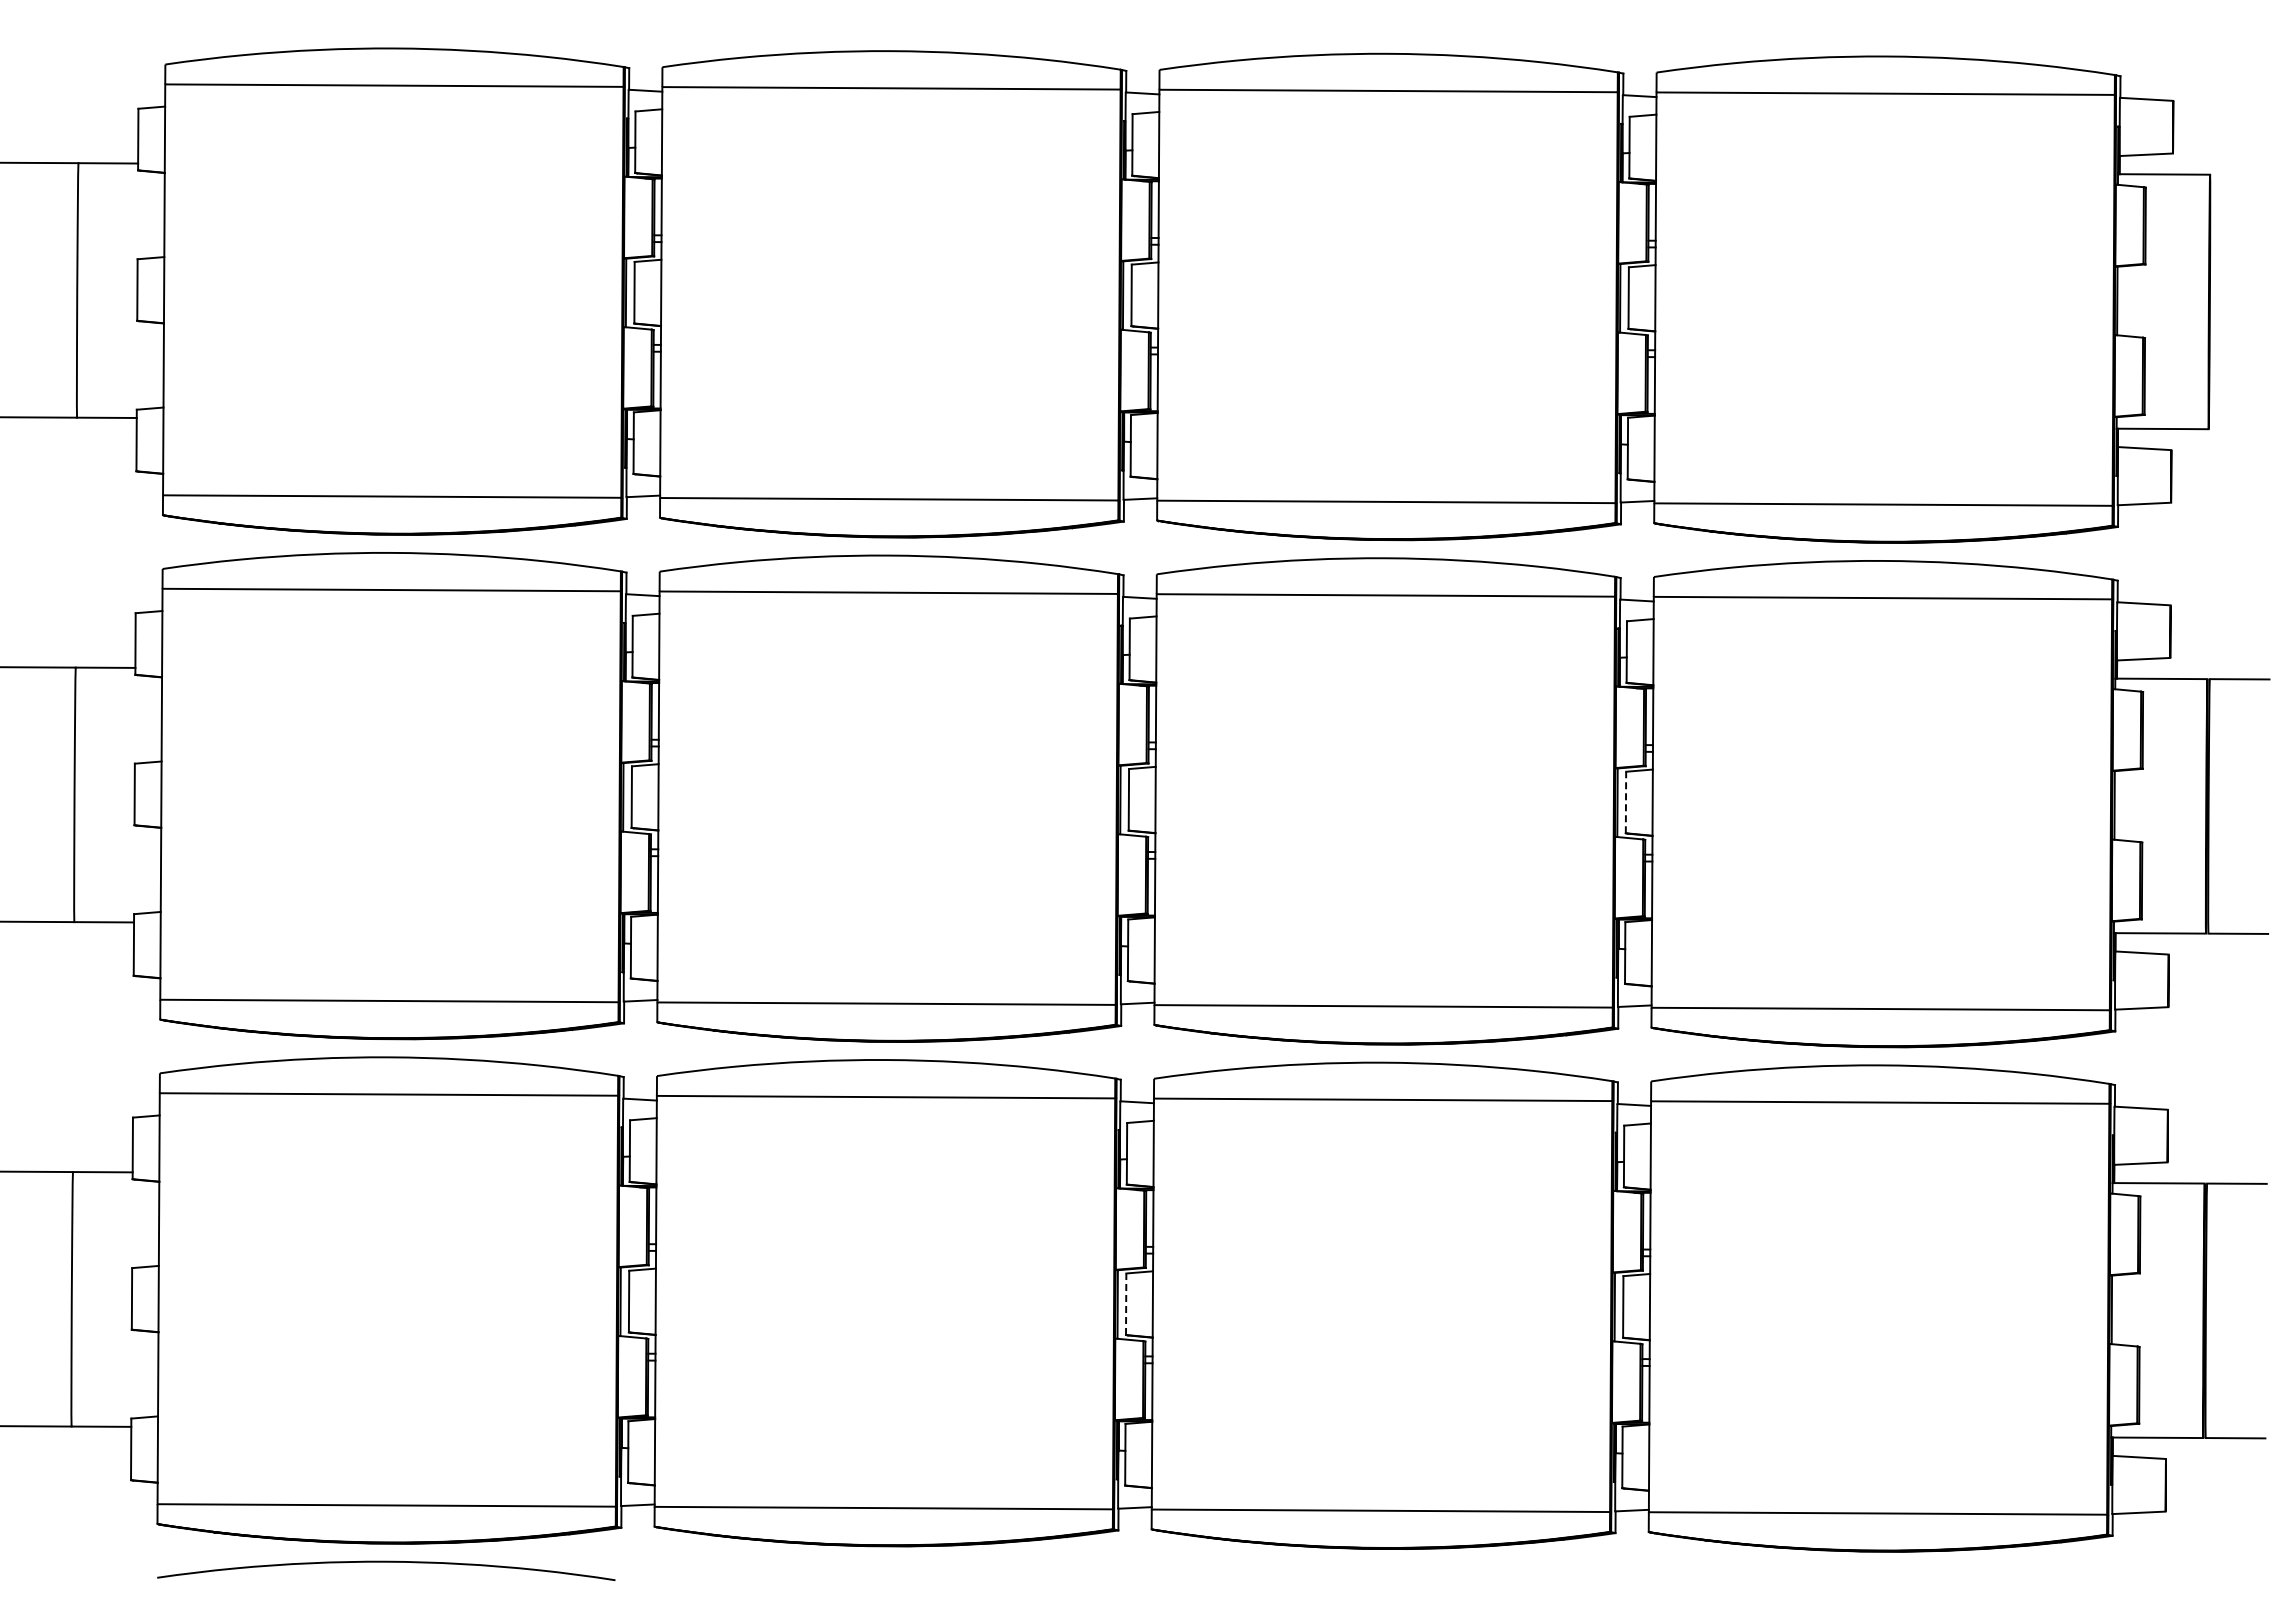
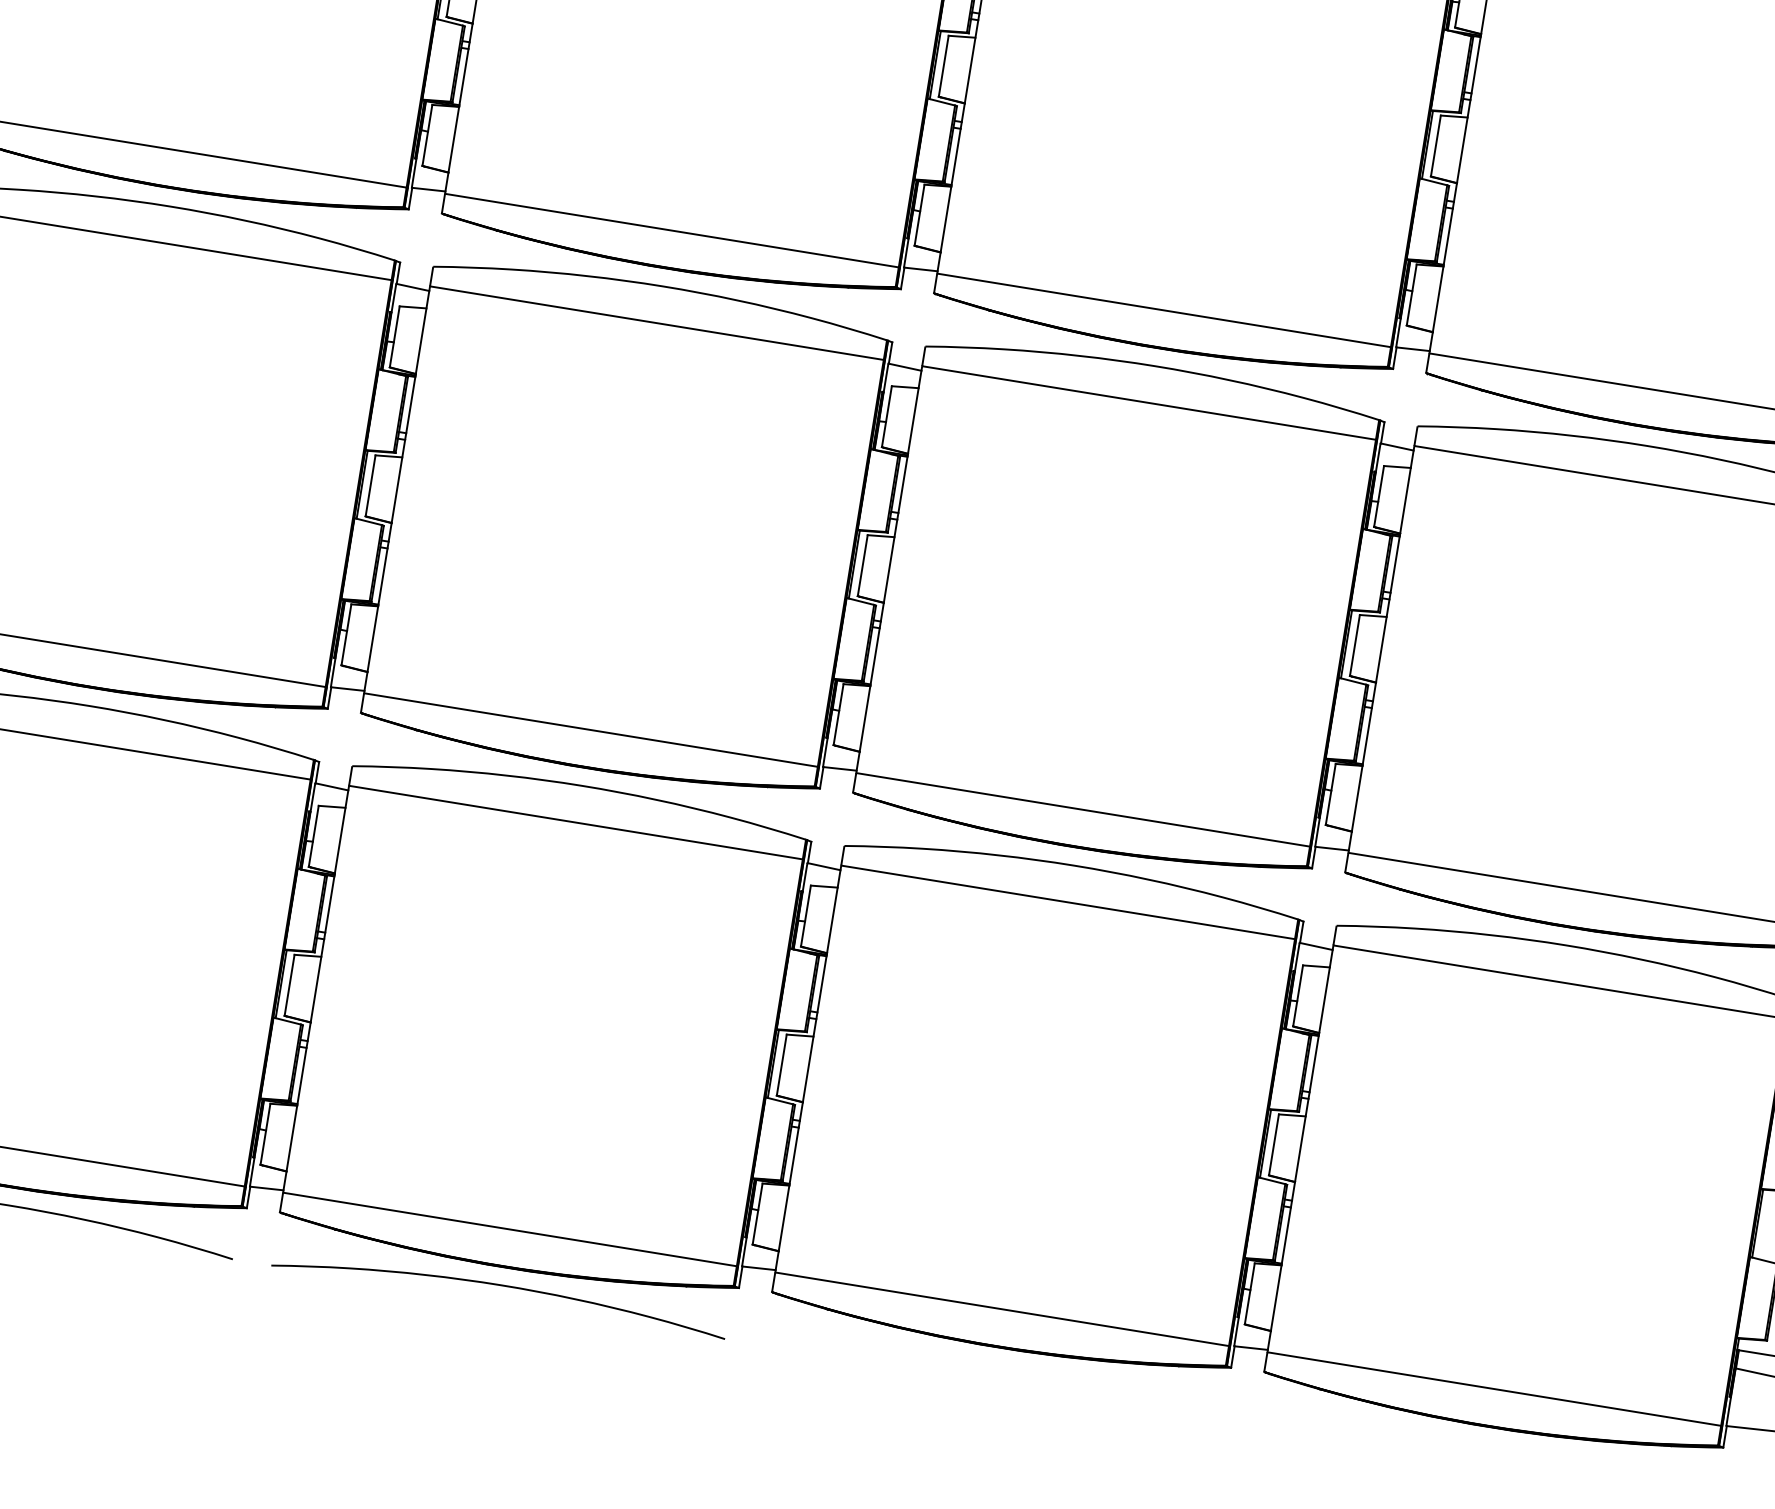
line: (1625, 802) -> (1354, 645), dashed -> solid
line: (1126, 1304) -> (782, 1065), dashed -> solid
curve: (883, 1565) -> (500, 1286), added

